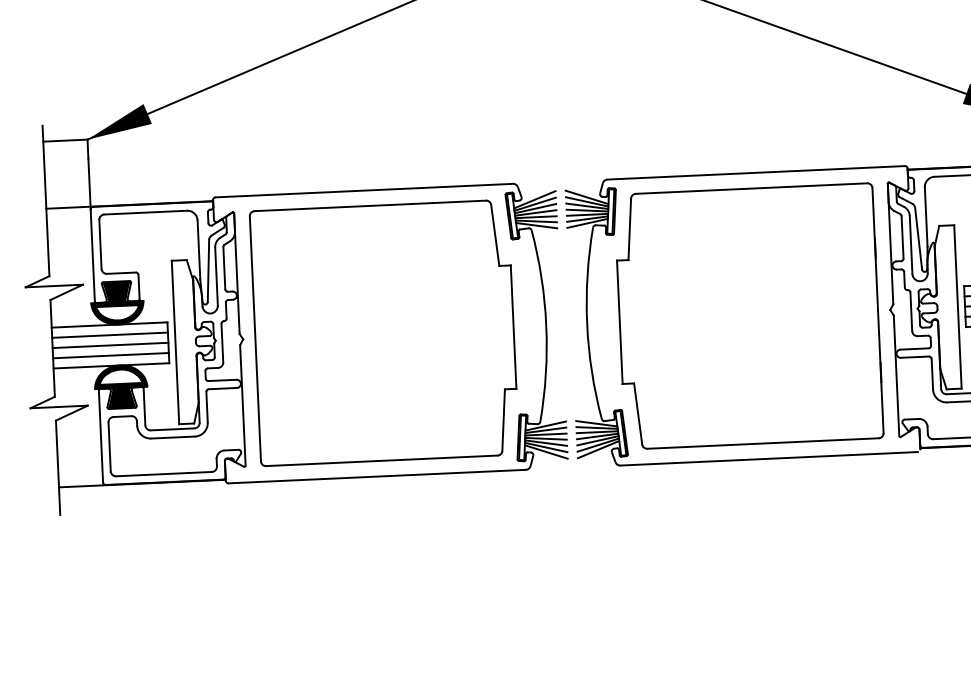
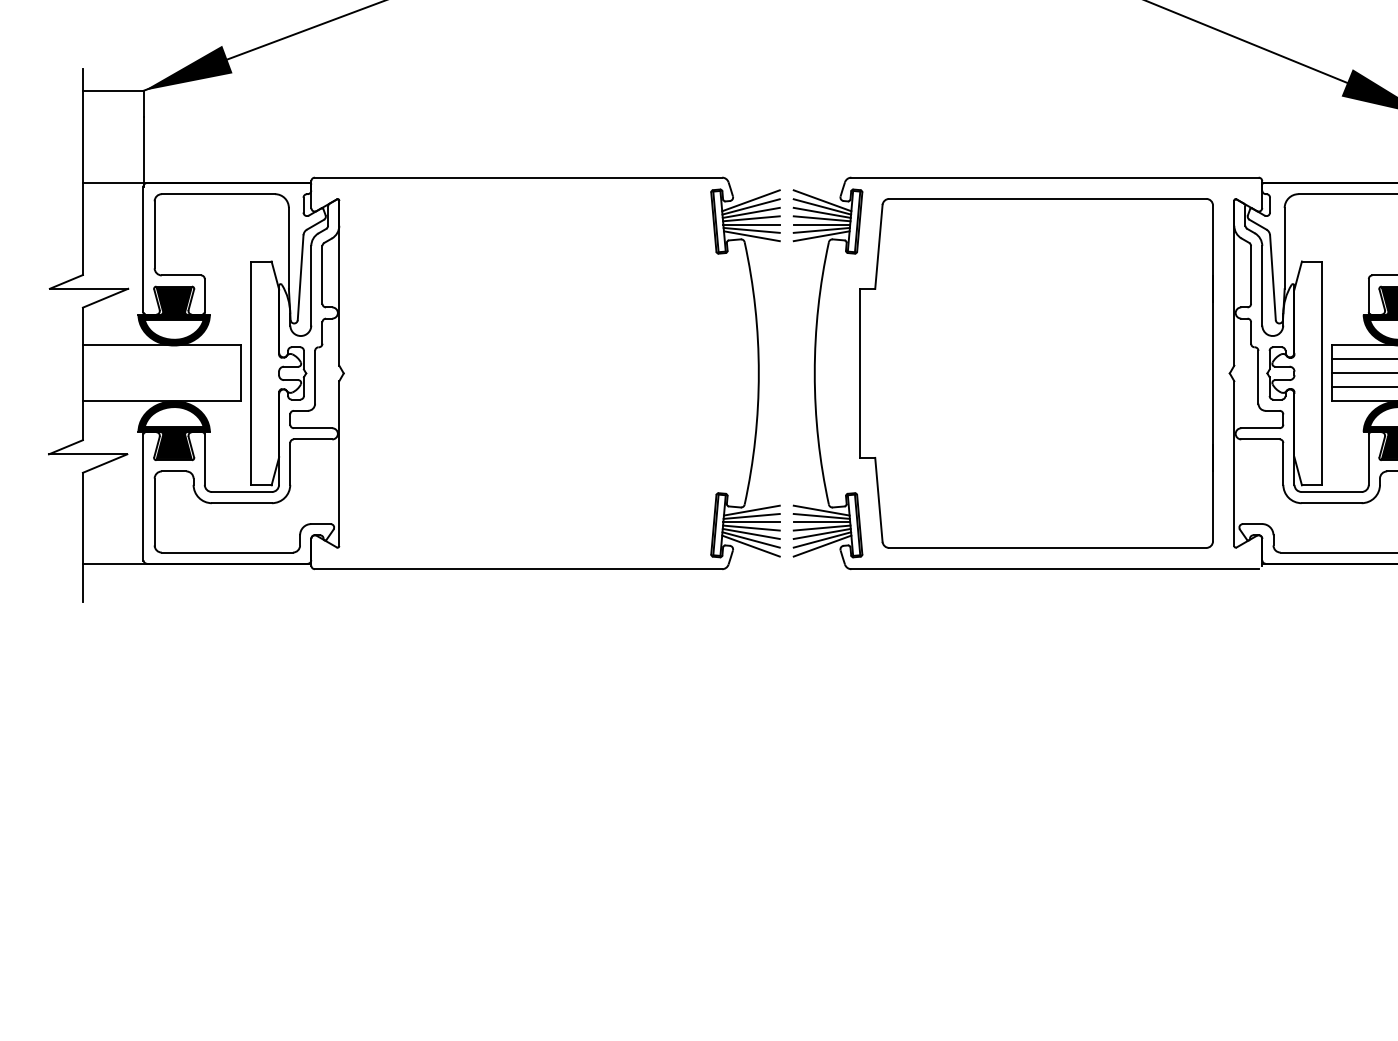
part: (383, 333) -> (536, 373), removed
line: (109, 335) -> (161, 359), removed
line: (110, 345) -> (161, 373), removed
line: (110, 355) -> (161, 387), removed

